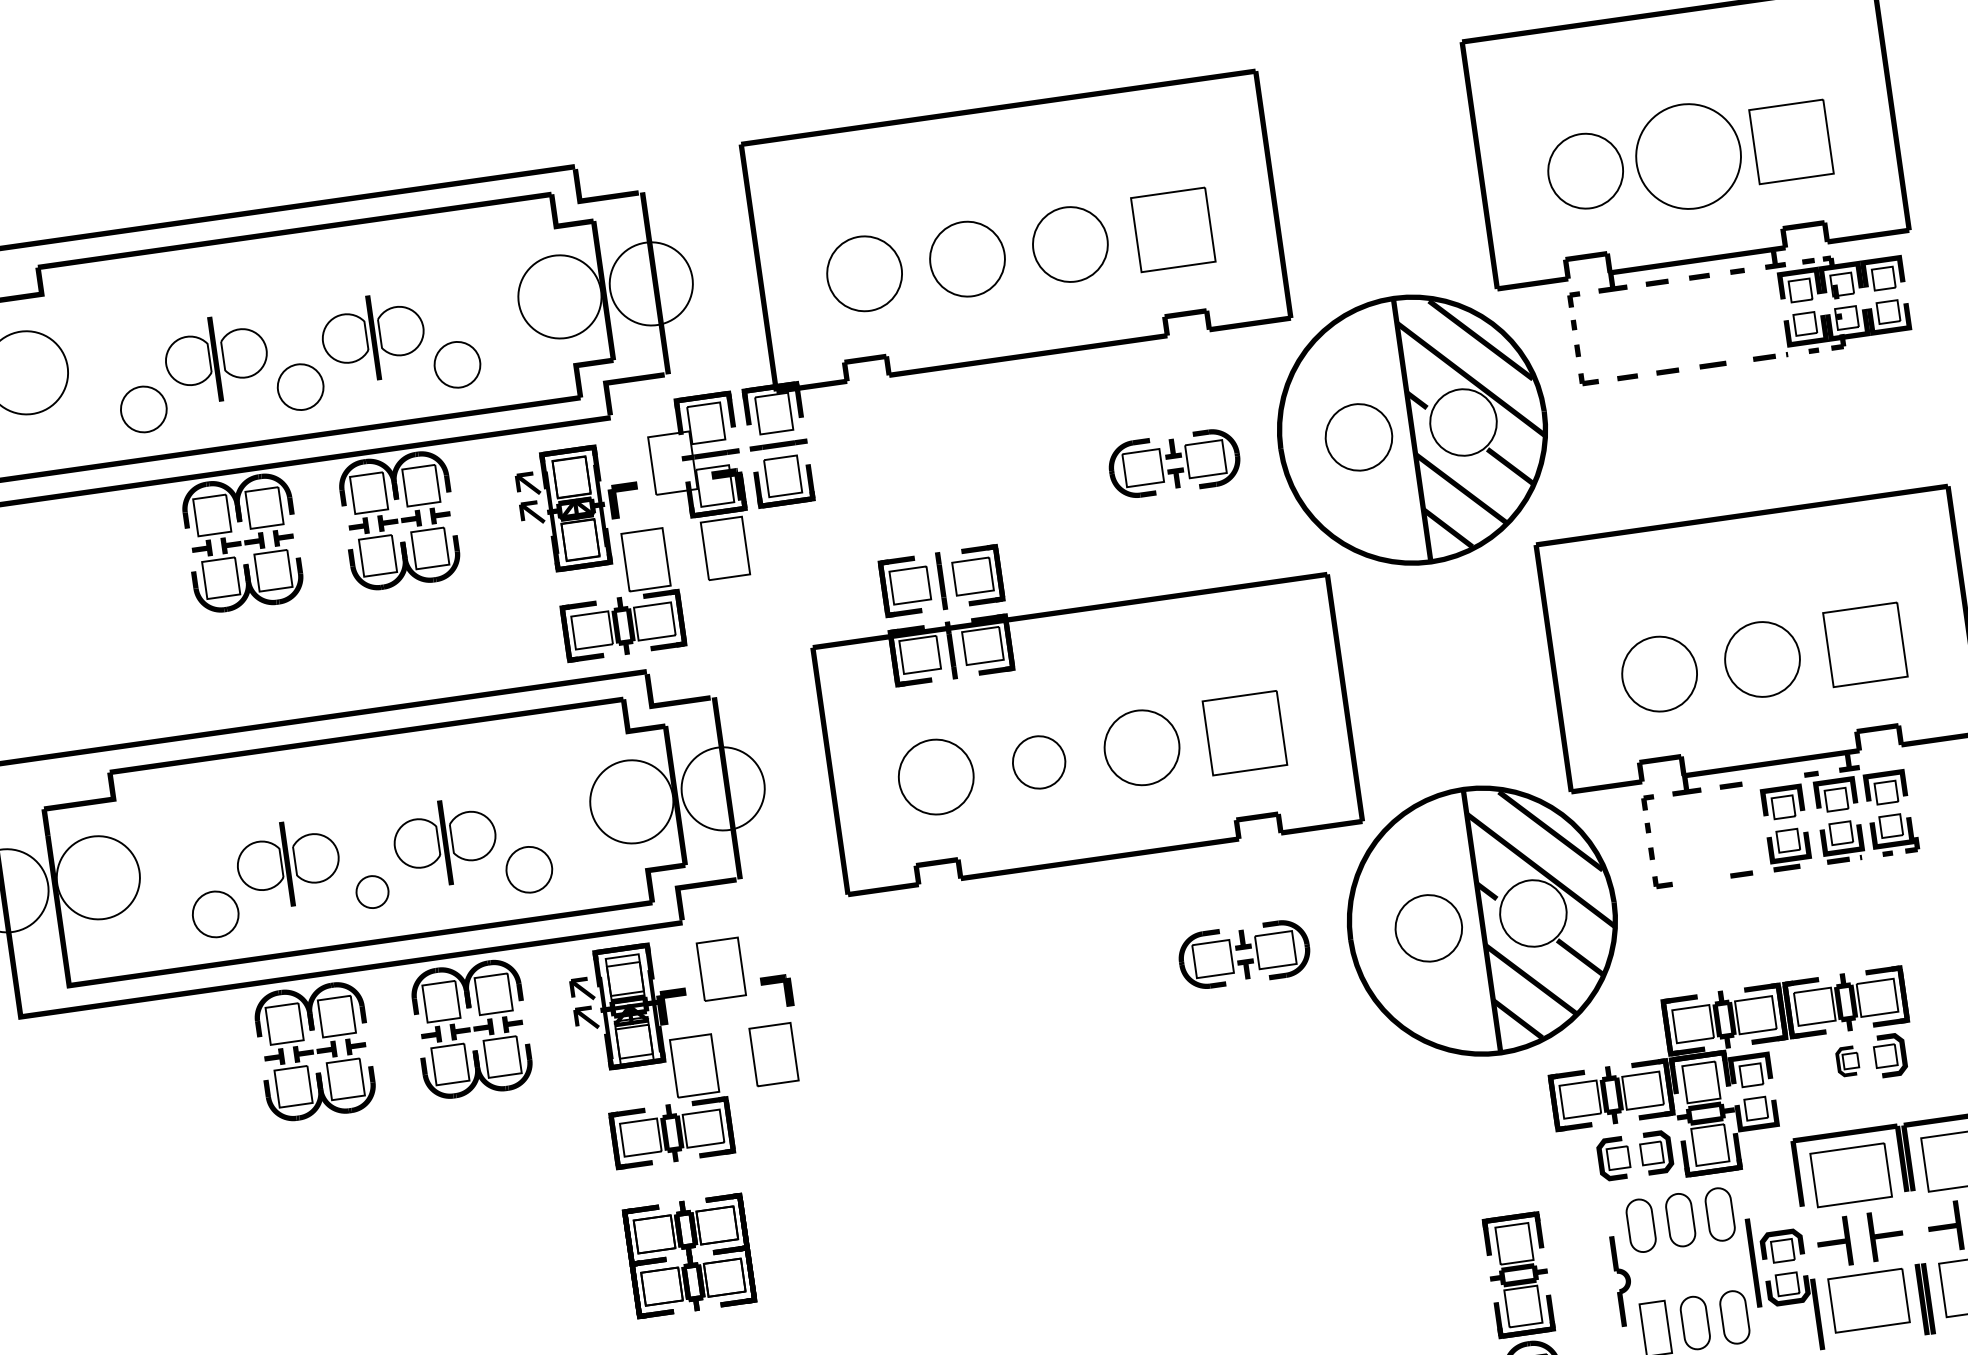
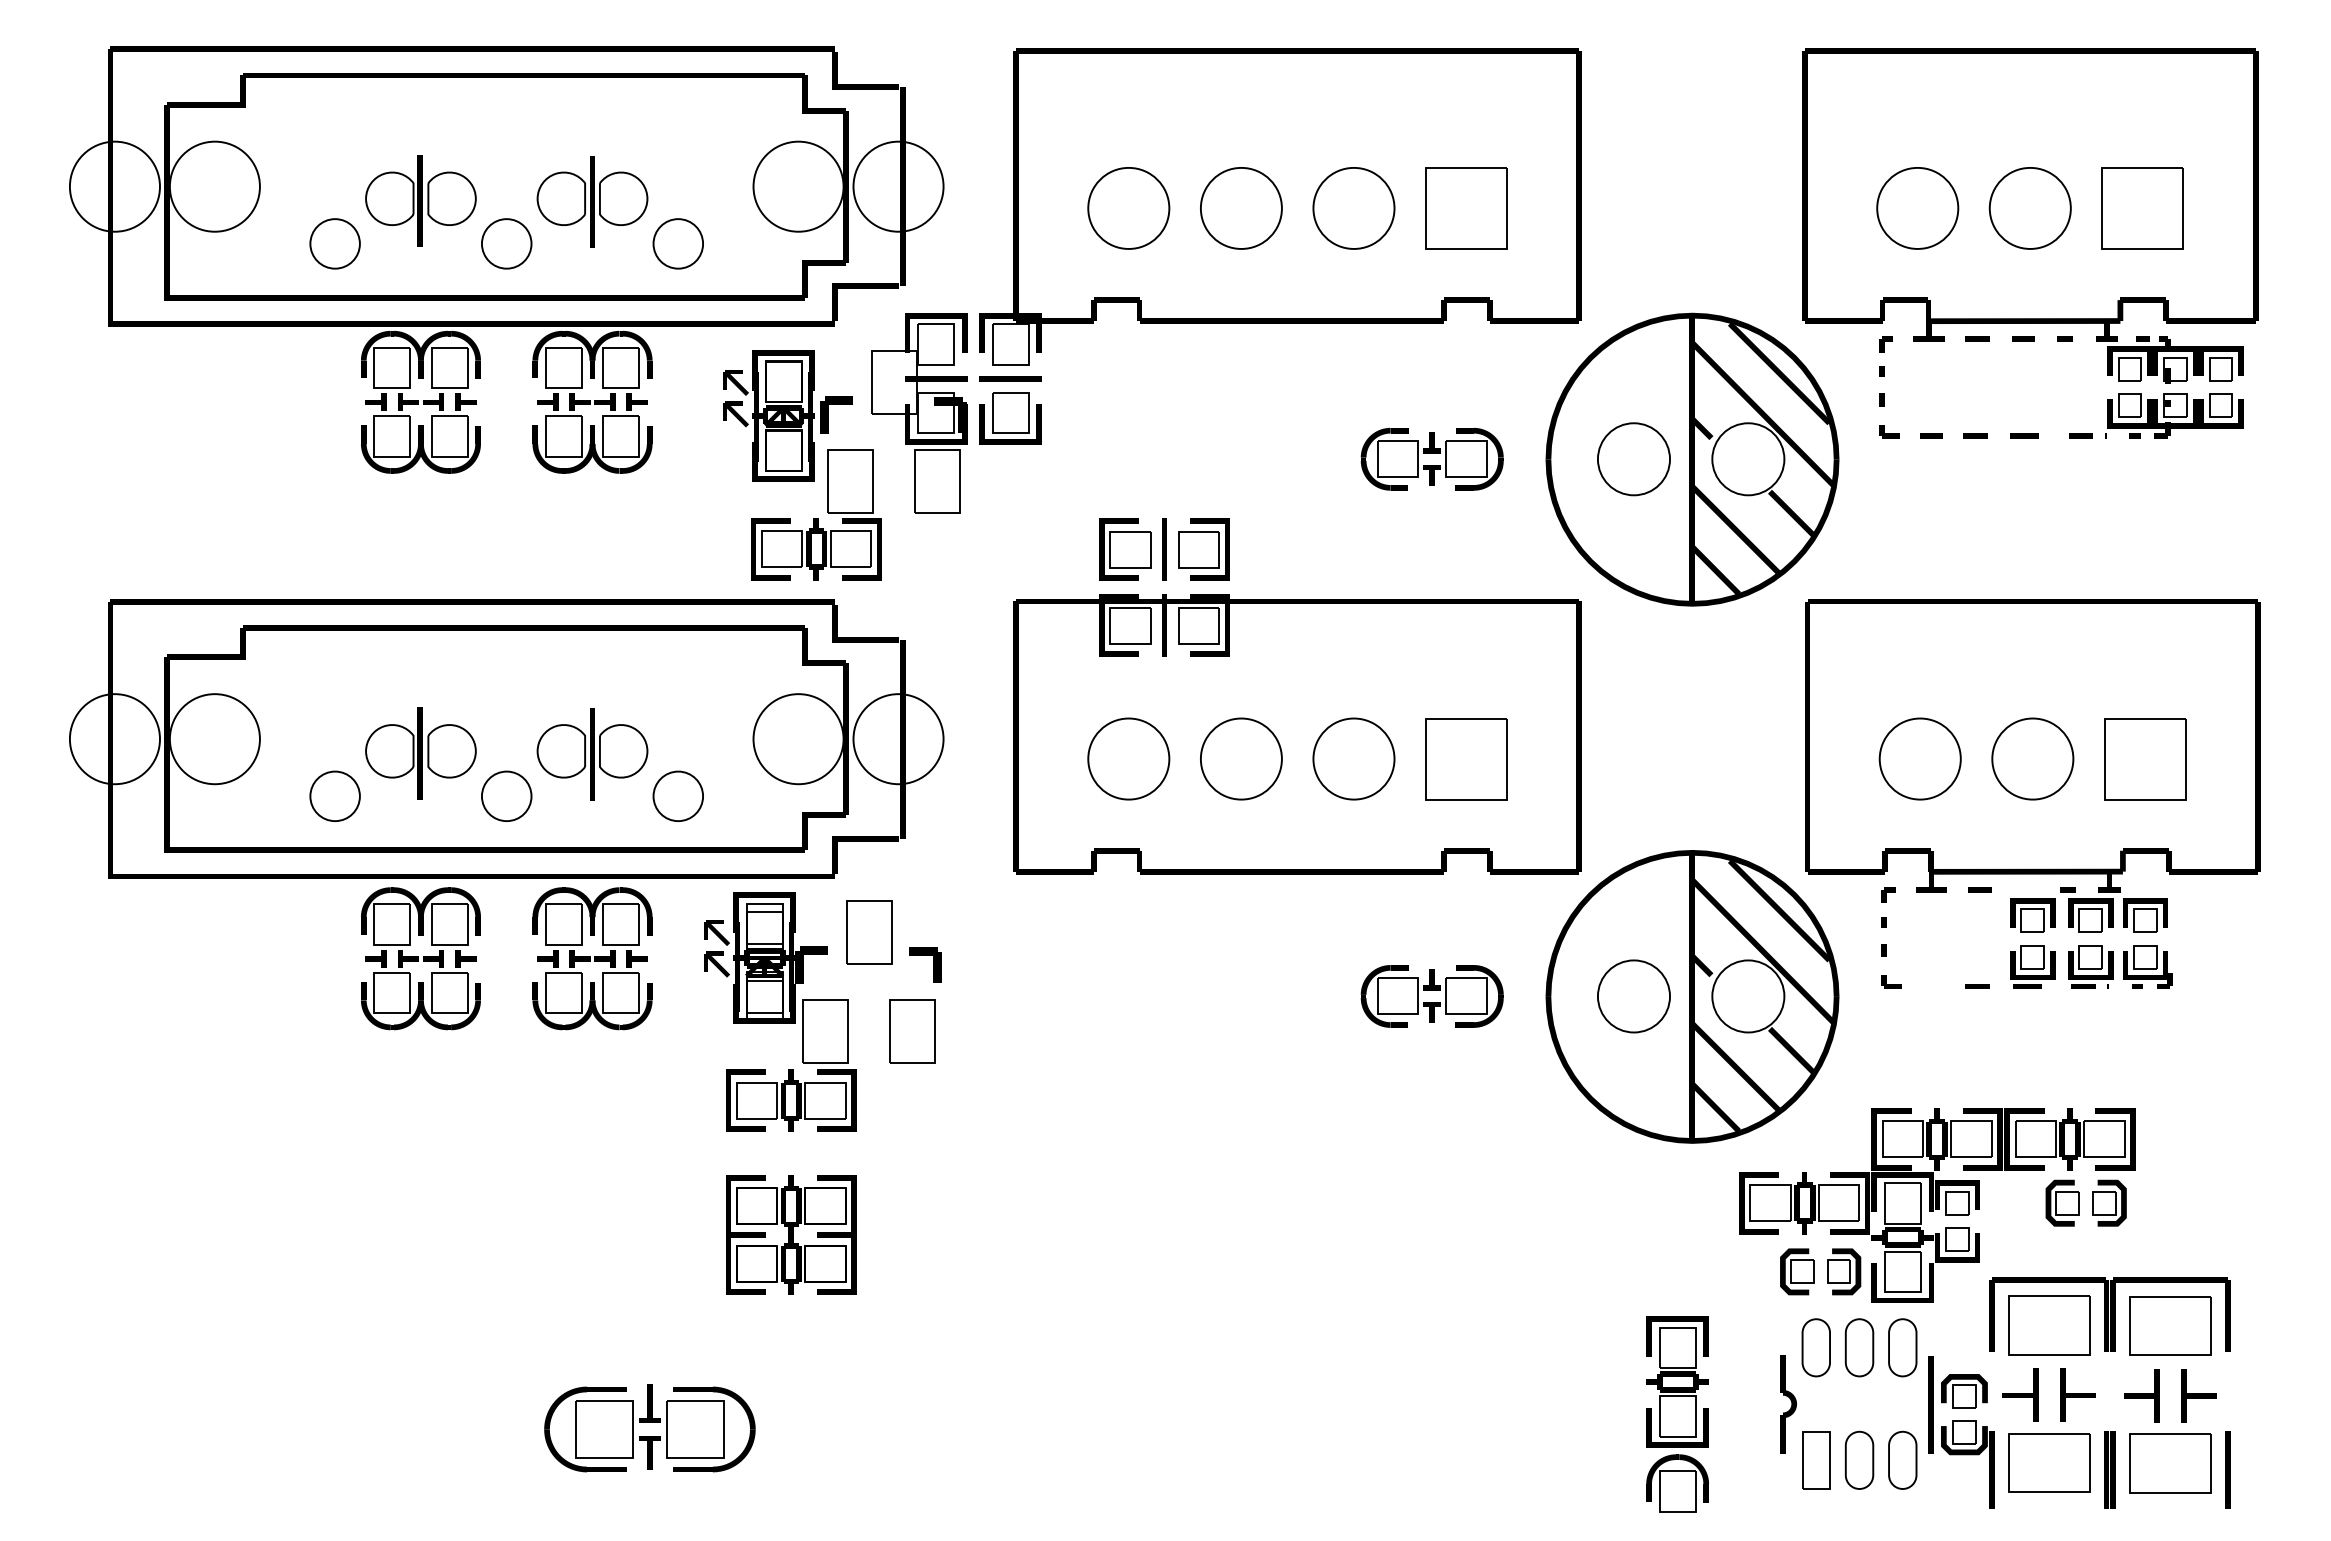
circle: (1687, 155) -> (2029, 207), size x0.71
circle: (1038, 762) -> (1240, 758), size x1.43
circle: (372, 892) -> (506, 796), size x1.43
part: (1847, 1060) -> (2062, 1202), size x1.43

